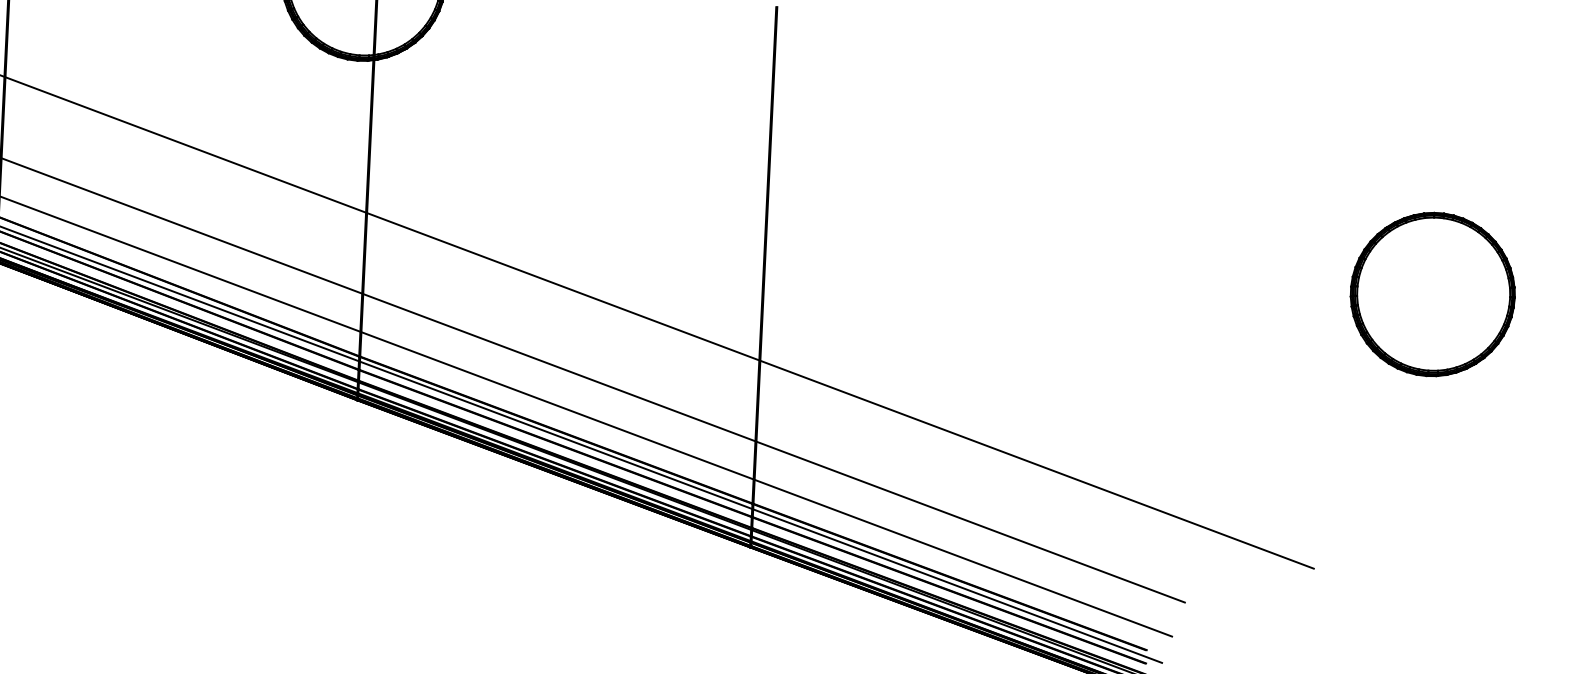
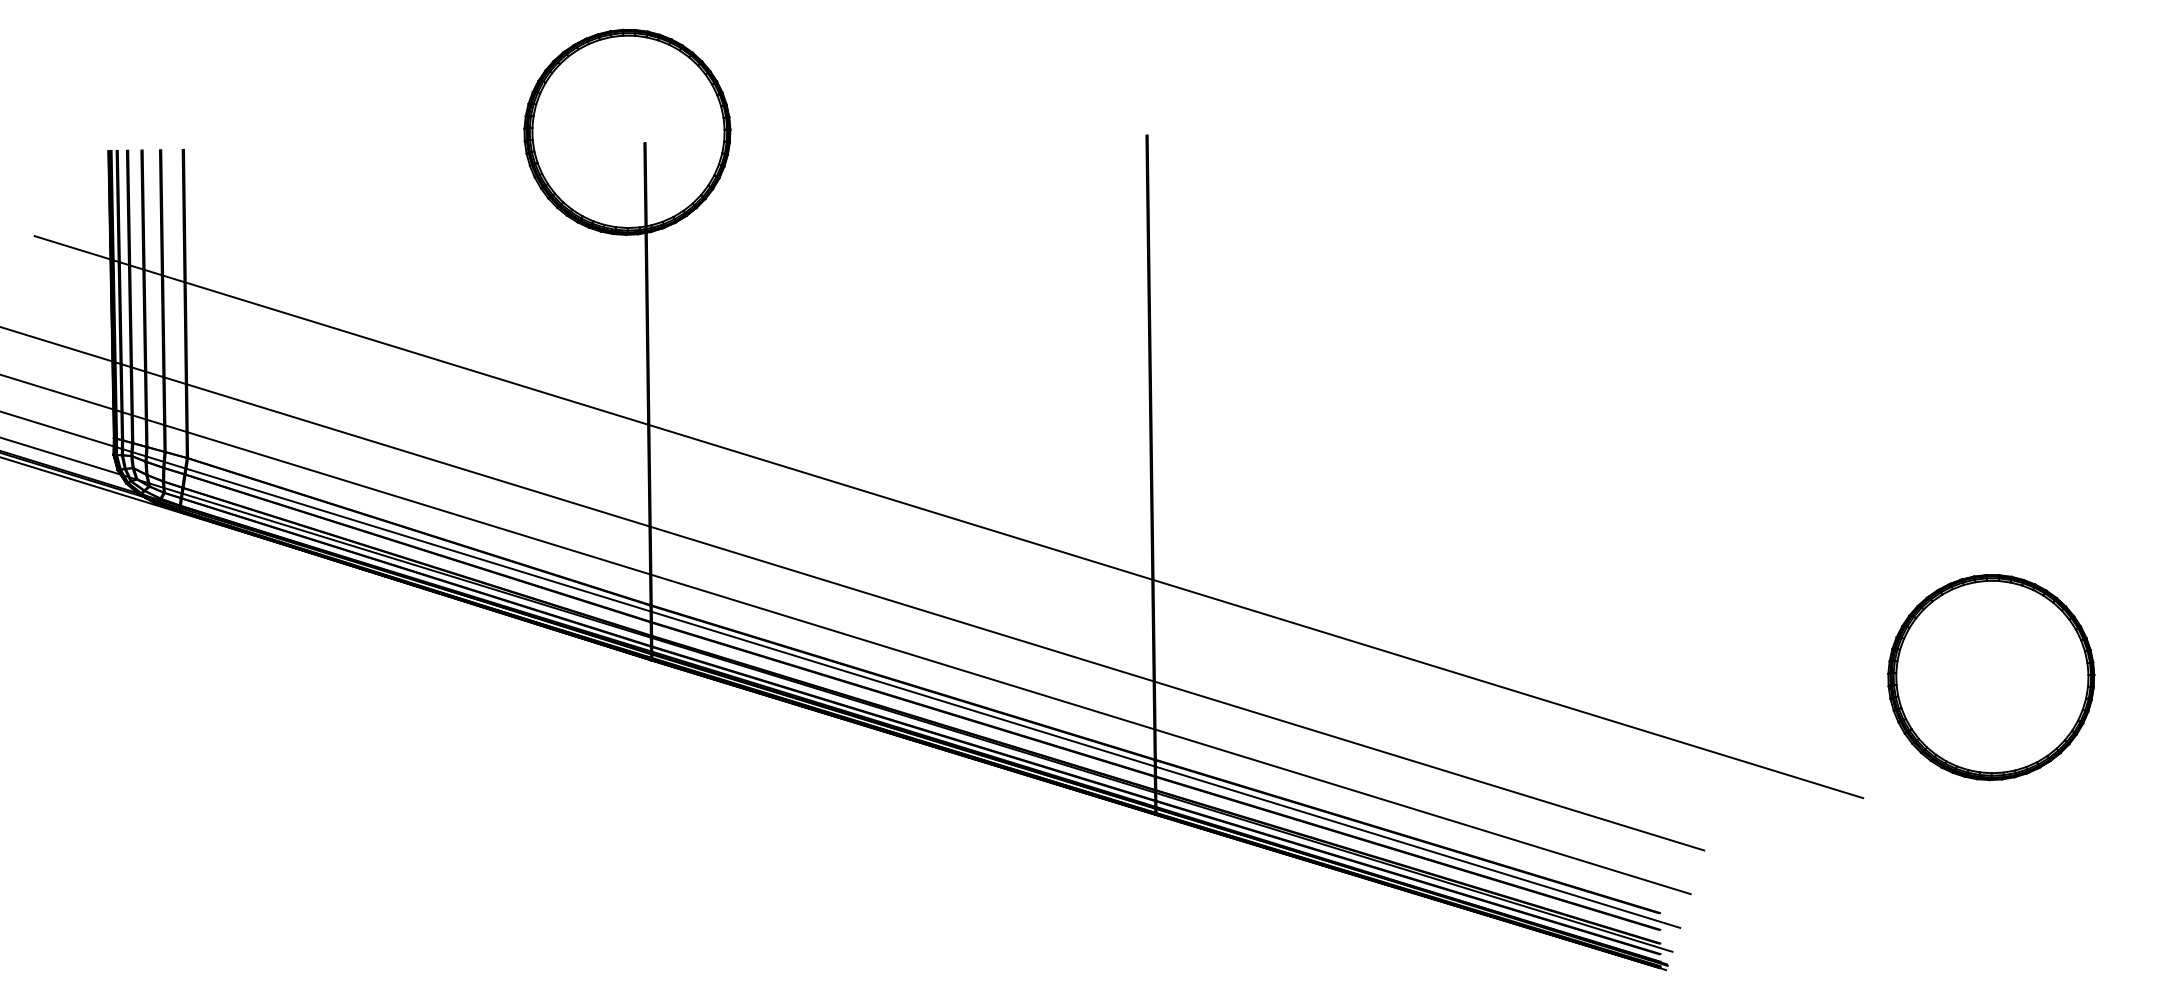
part: (1432, 294) -> (1991, 677), moved

